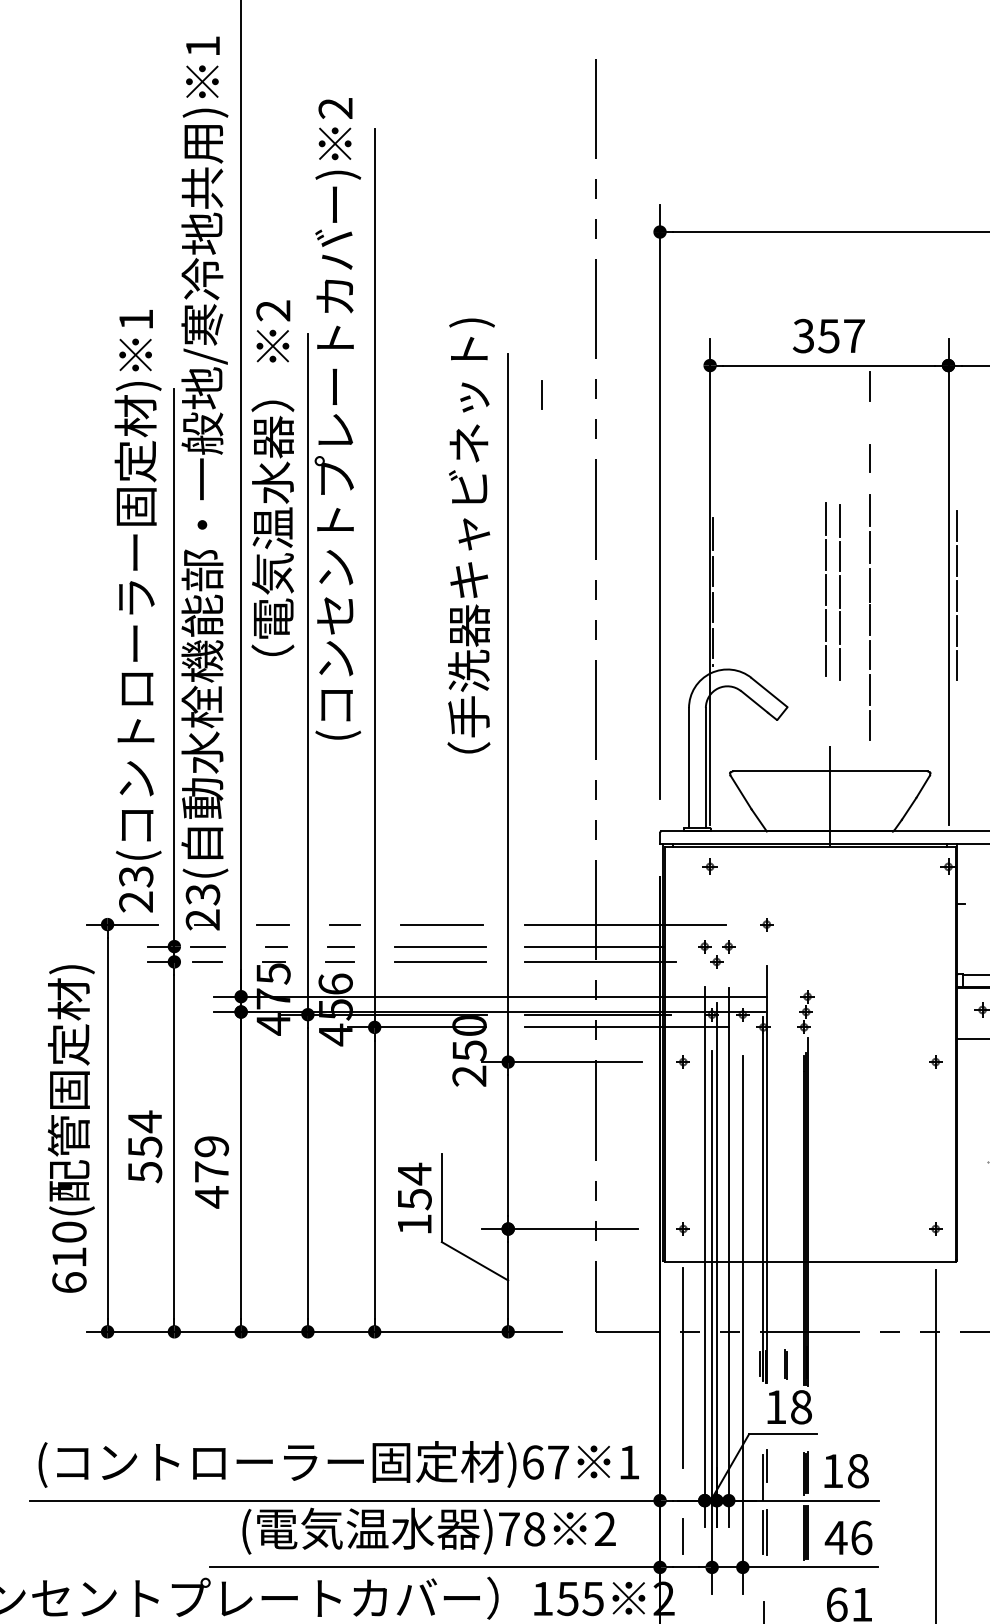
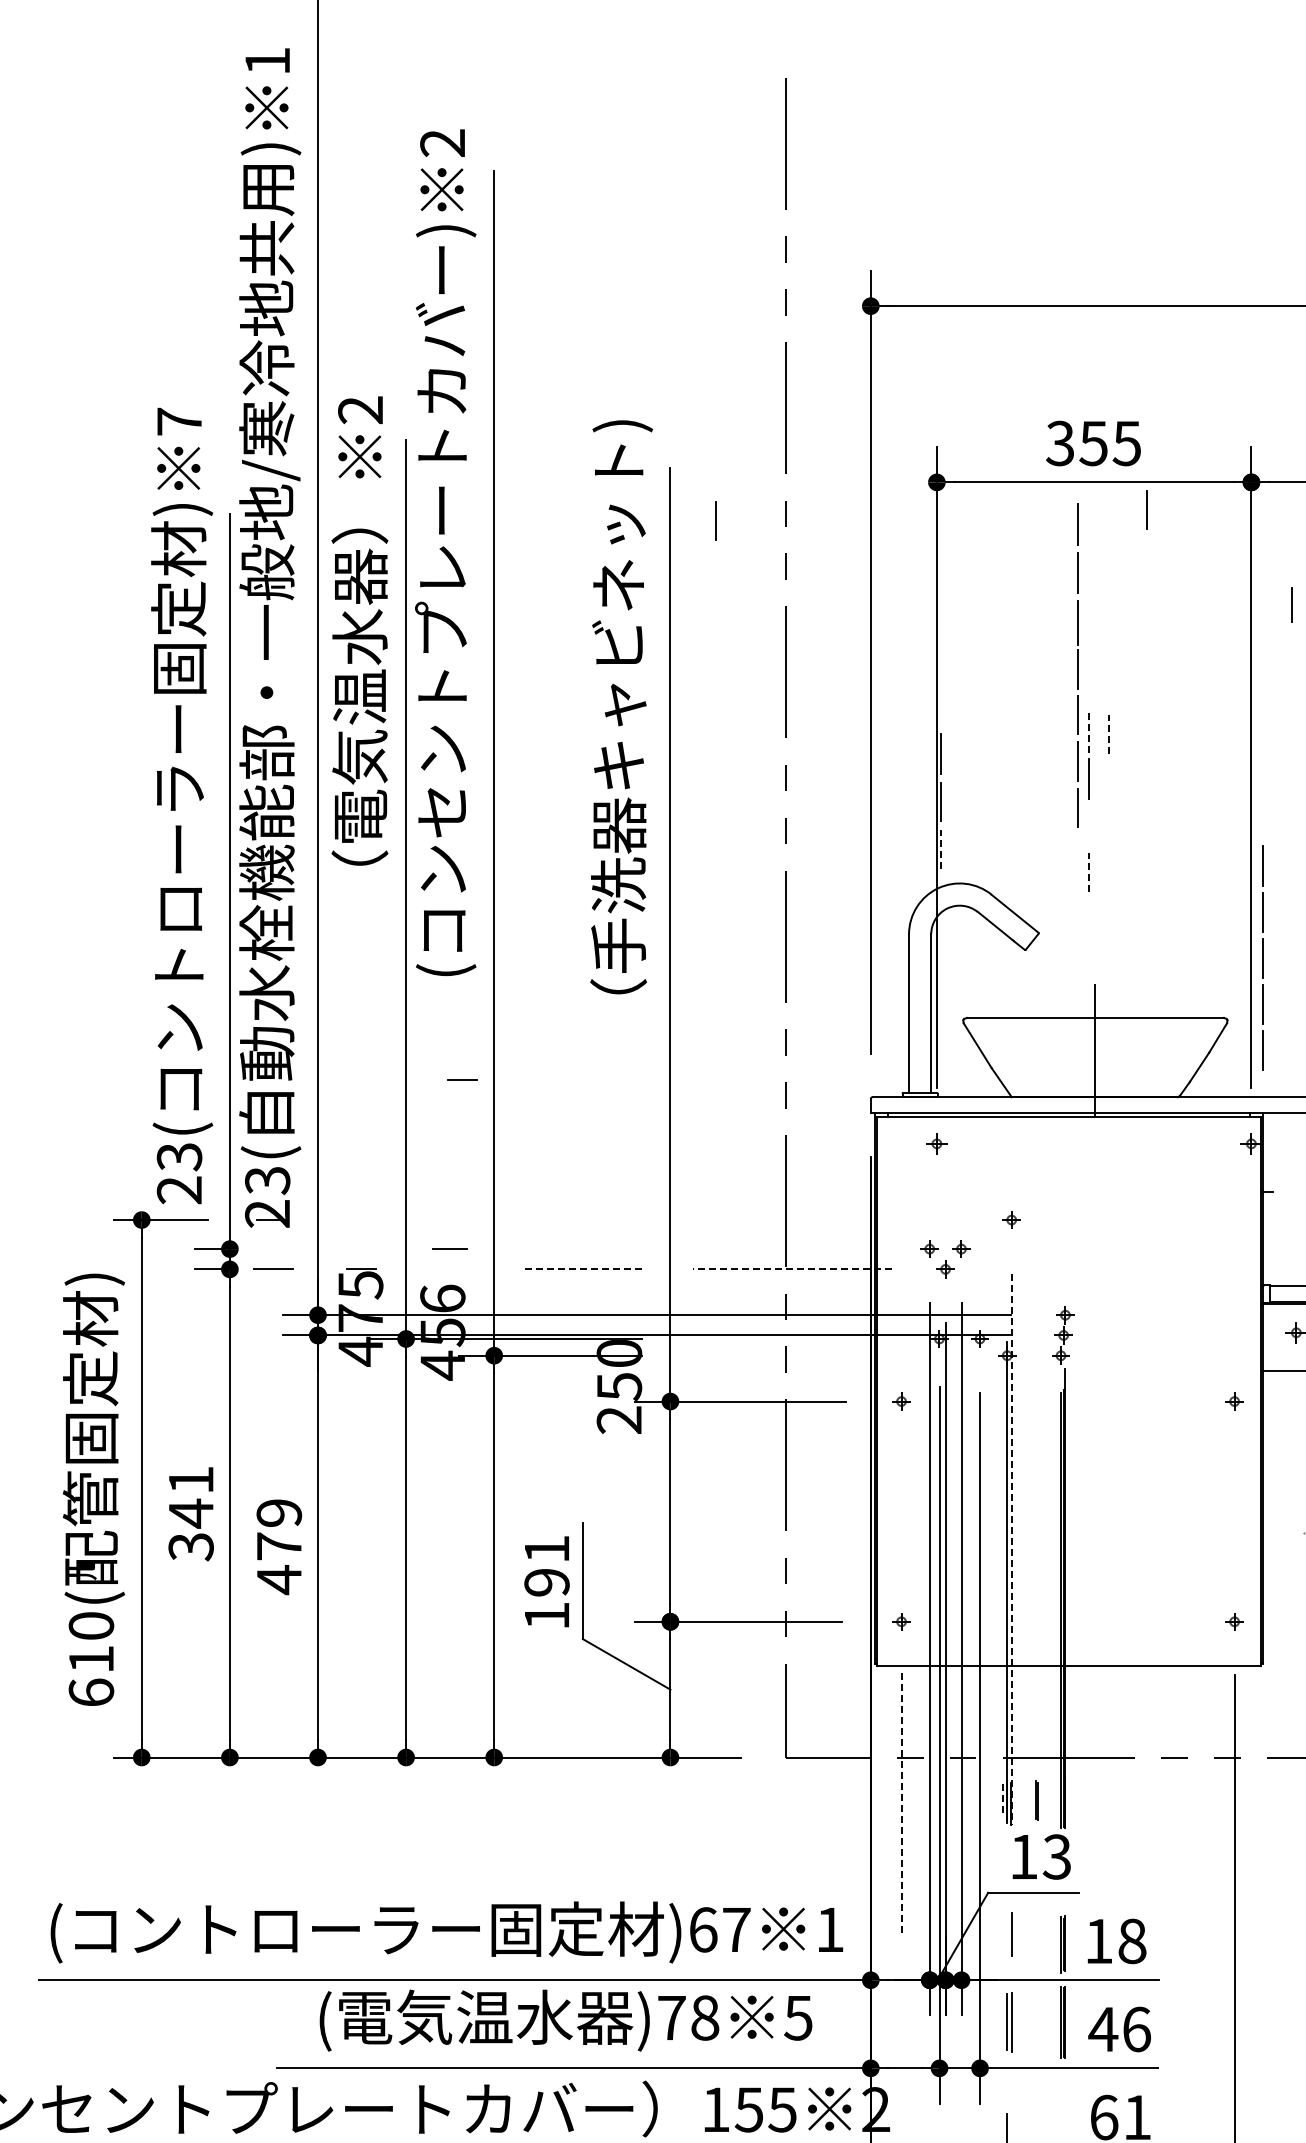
text: (136, 319) -> (179, 421), 1 -> 7
text: (853, 336) -> (1126, 443), 357 -> 355
line: (868, 458) -> (1291, 604), moved
line: (825, 518) -> (1089, 684), removed
line: (840, 520) -> (1108, 686), removed
line: (713, 533) -> (941, 704), removed
line: (825, 555) -> (1089, 732), solid -> dashed
line: (840, 556) -> (1108, 734), solid -> dashed
line: (840, 591) -> (1108, 780), removed
line: (956, 595) -> (1262, 957), moved
line: (868, 617) -> (1077, 665), moved
line: (825, 625) -> (1089, 825), removed
line: (840, 627) -> (1108, 828), removed
line: (713, 643) -> (941, 849), solid -> dashed
line: (825, 661) -> (1089, 872), solid -> dashed
line: (840, 664) -> (1108, 876), removed
line: (272, 924) -> (359, 1220), removed
line: (345, 924) -> (455, 1220), removed
line: (442, 924) -> (583, 1220), removed
line: (624, 924) -> (824, 1220), removed
line: (208, 946) -> (274, 1249), removed
line: (276, 946) -> (462, 1079), moved
line: (440, 946) -> (580, 1249), removed
line: (593, 946) -> (783, 1249), removed
line: (340, 961) -> (448, 1268), removed
line: (440, 962) -> (580, 1269), solid -> dashed
line: (599, 962) -> (791, 1269), solid -> dashed
line: (597, 1015) -> (788, 1339), removed
line: (627, 1027) -> (827, 1355), removed
text: (144, 1146) -> (190, 1513), 554 -> 341
line: (766, 1174) -> (1011, 1549), solid -> dashed
text: (414, 1186) -> (546, 1565), 154 -> 191
line: (759, 1363) -> (1002, 1799), solid -> dashed
line: (683, 1368) -> (901, 1805), solid -> dashed
text: (800, 1406) -> (1056, 1856), 18 -> 13
line: (763, 1477) -> (1007, 1949), removed
text: (605, 1528) -> (798, 2017), 2 -> 5
line: (683, 1536) -> (901, 2027), removed

